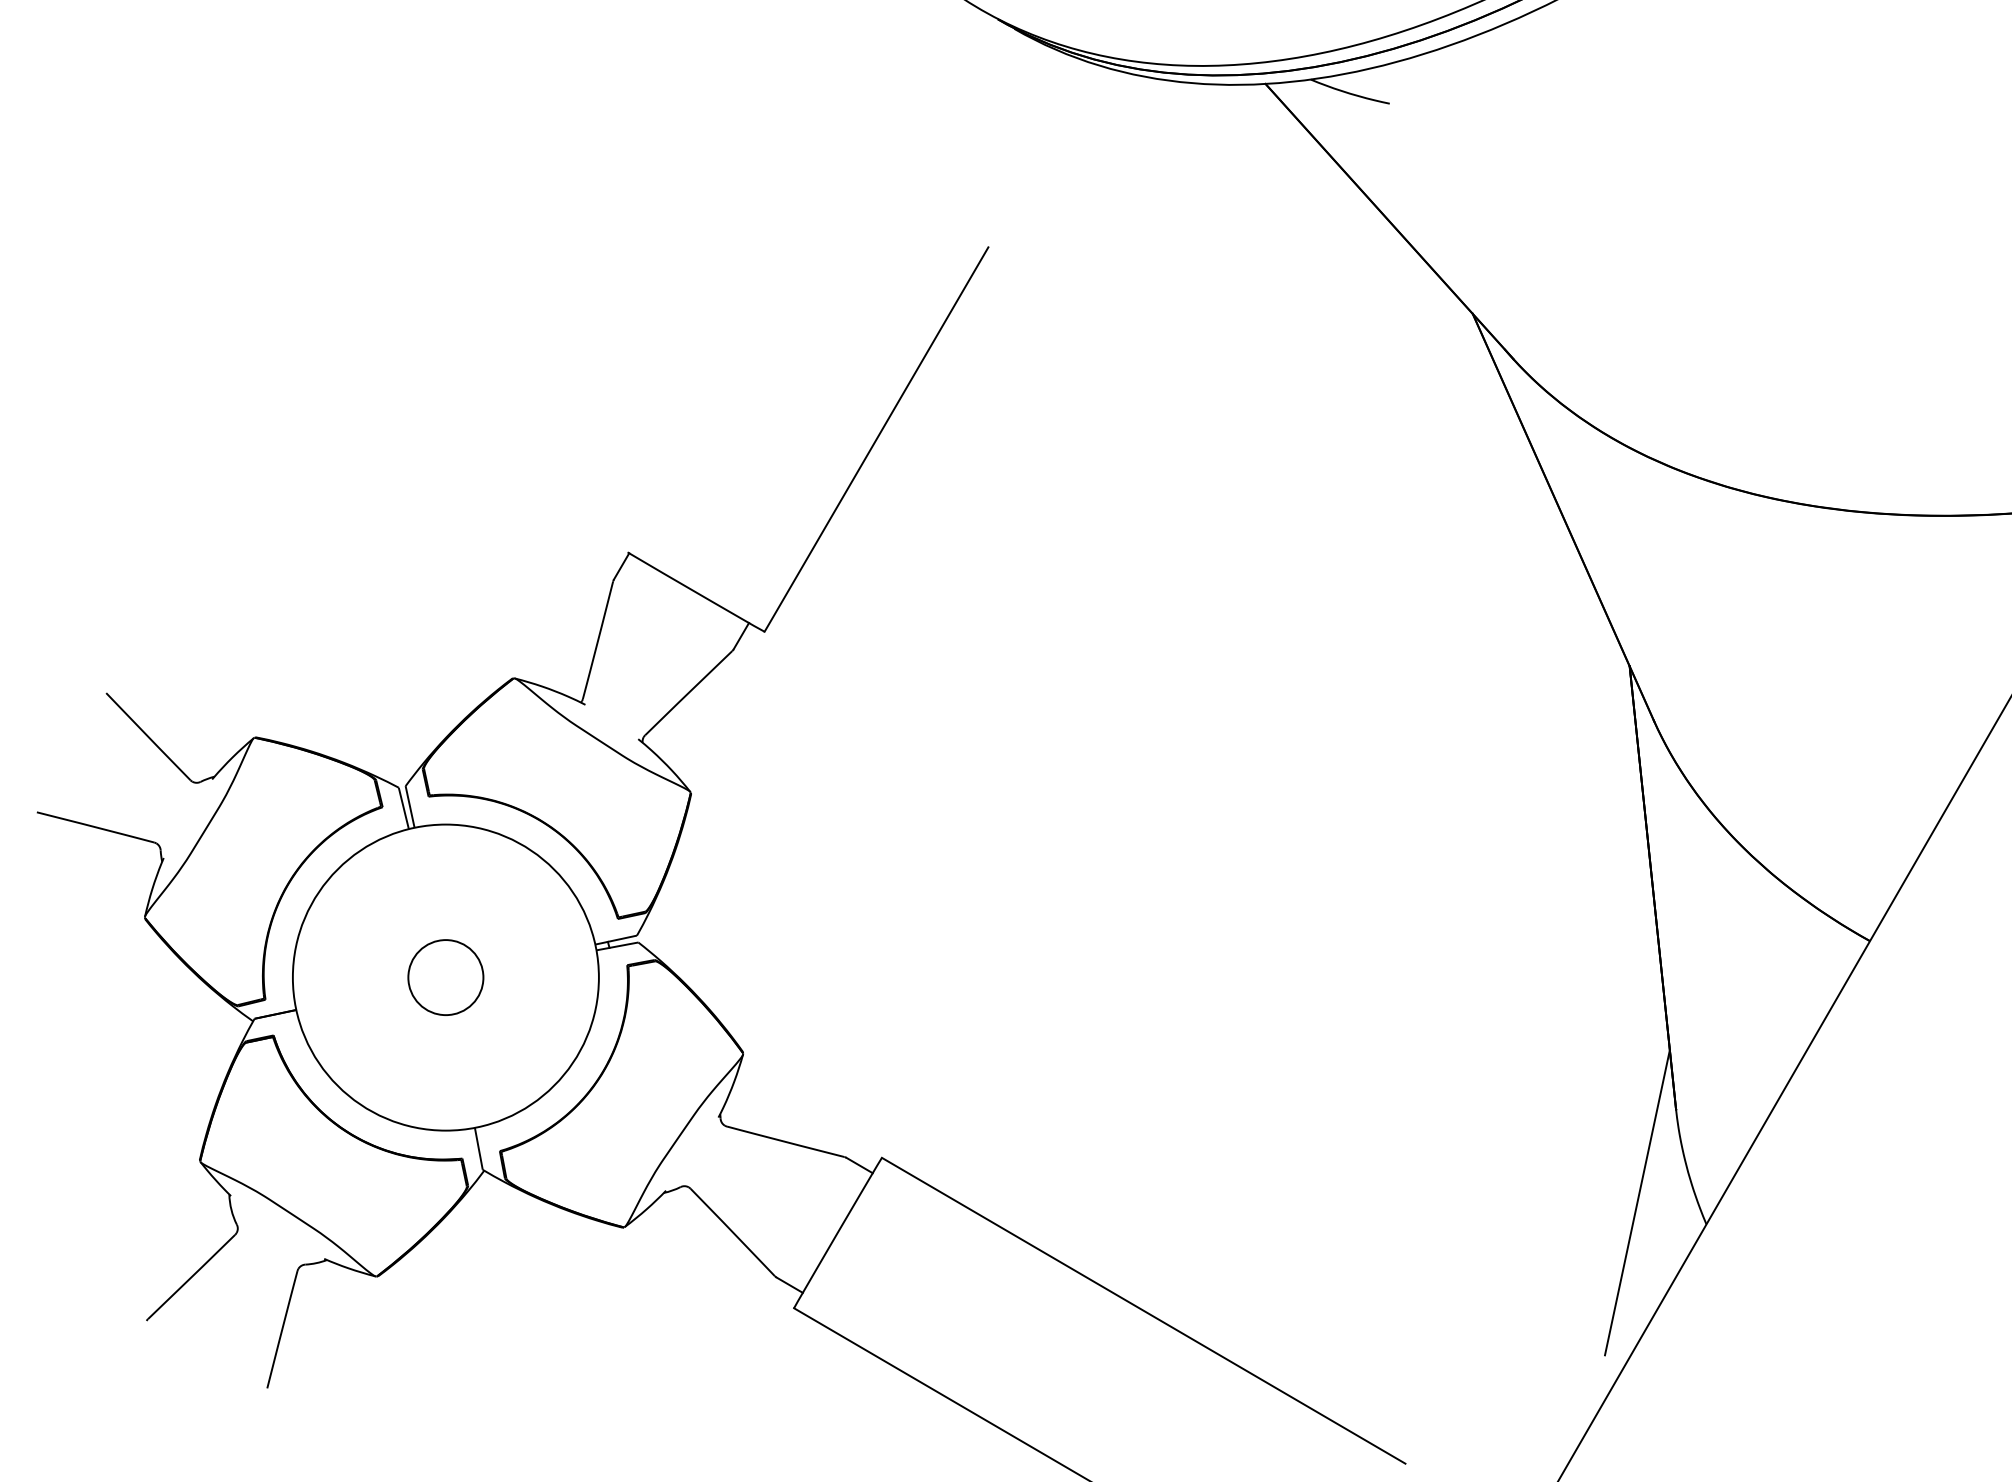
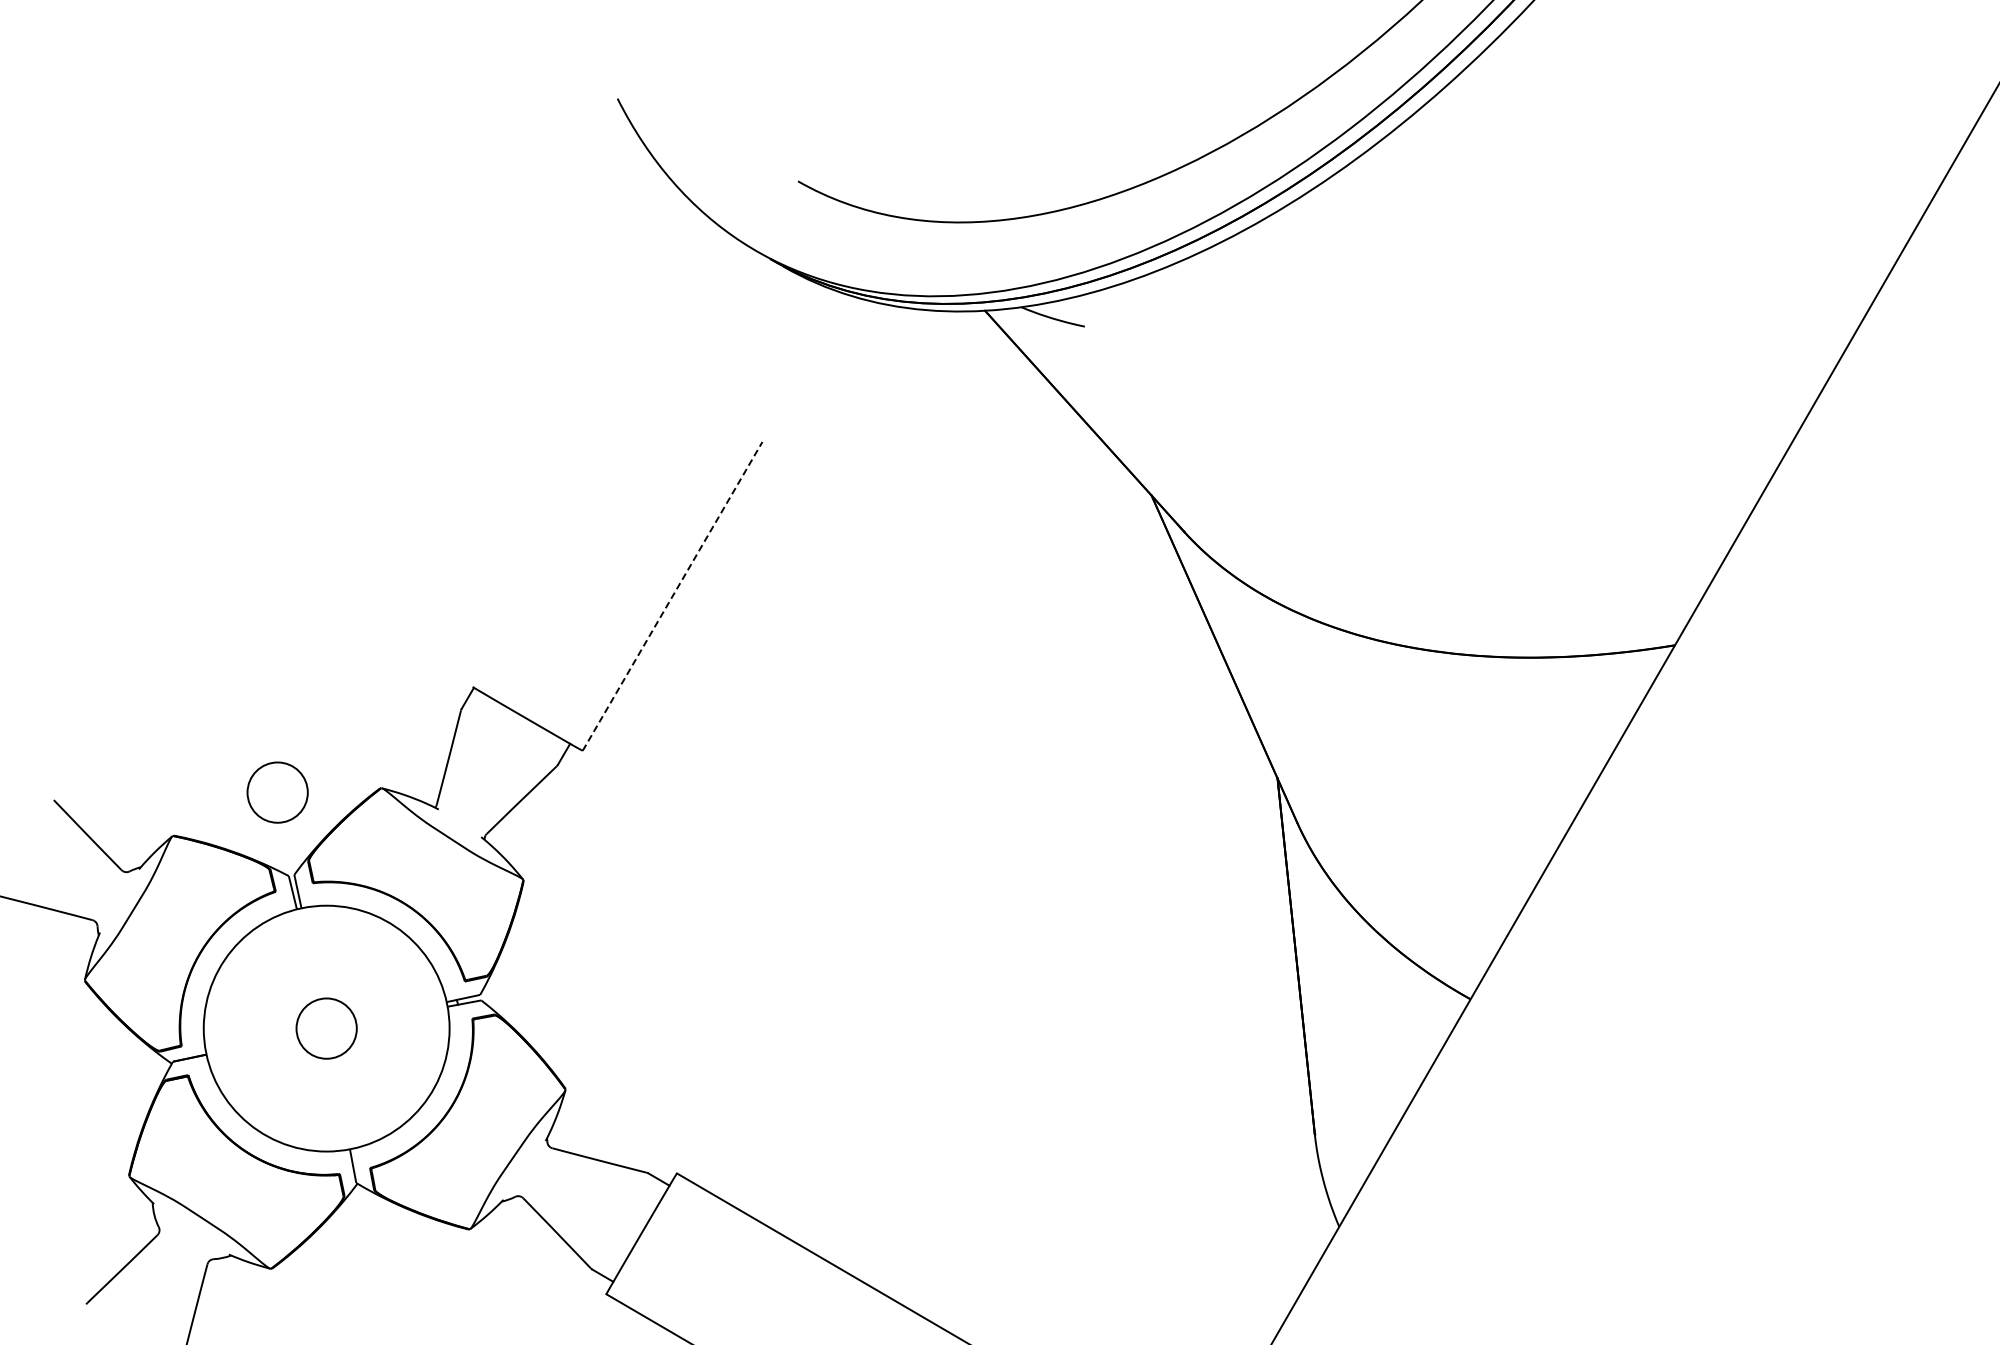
line: (876, 439) -> (672, 596), solid -> dashed
circle: (384, 683) -> (277, 792), added
line: (1637, 1202) -> (1283, 1209), removed

